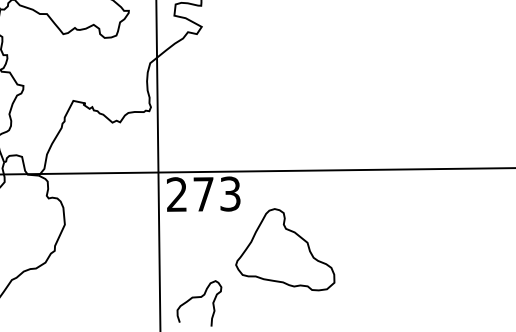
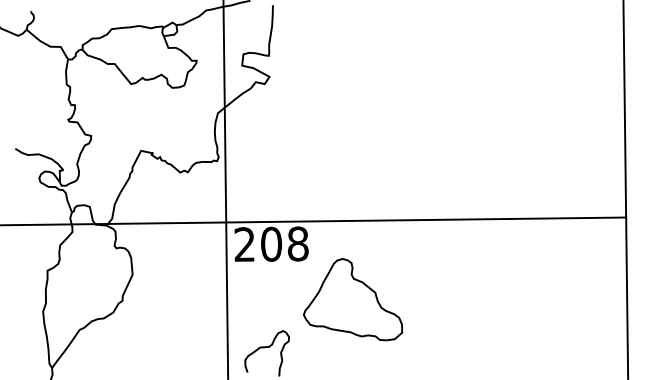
text: (216, 193) -> (284, 243), 273 -> 208

